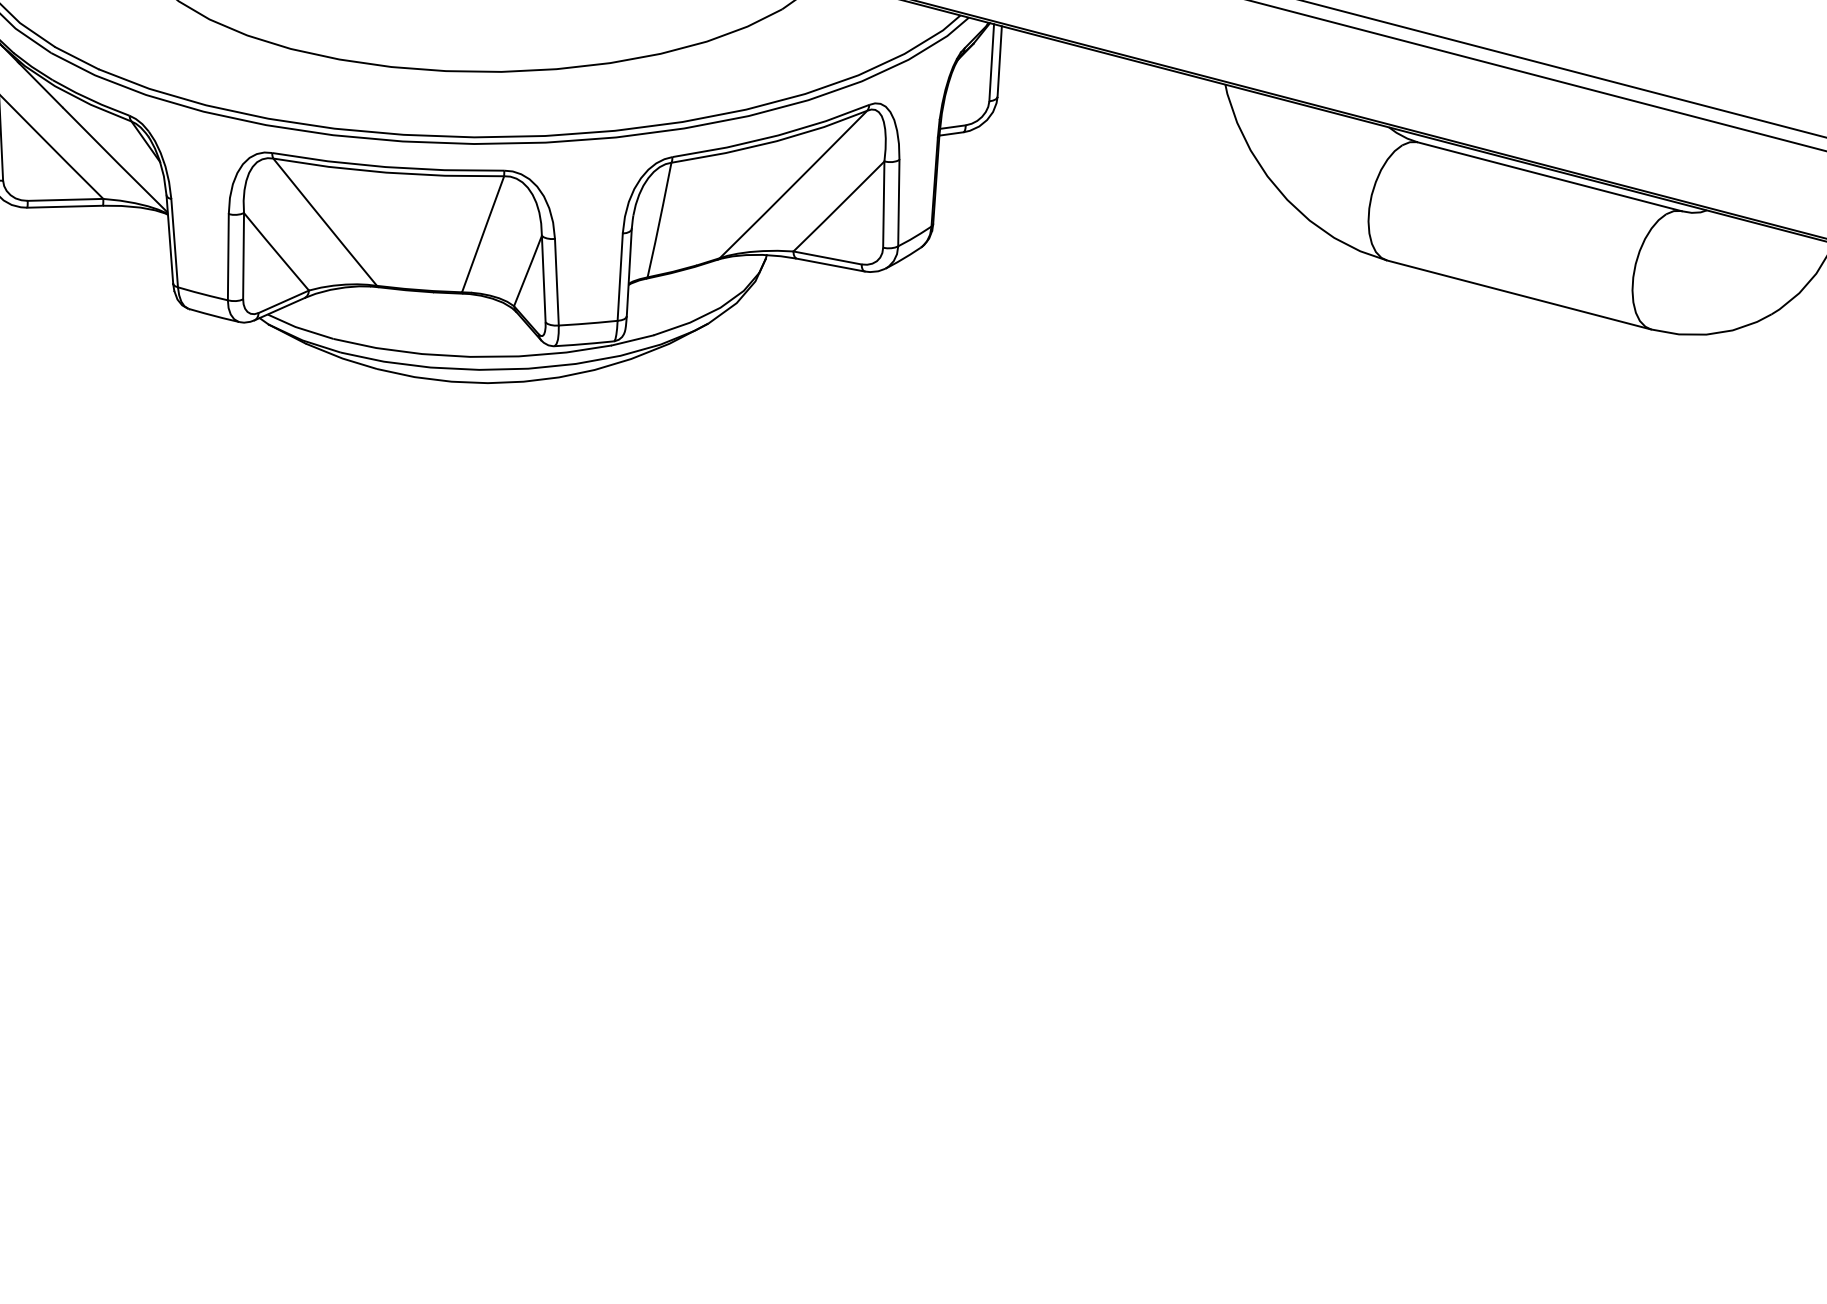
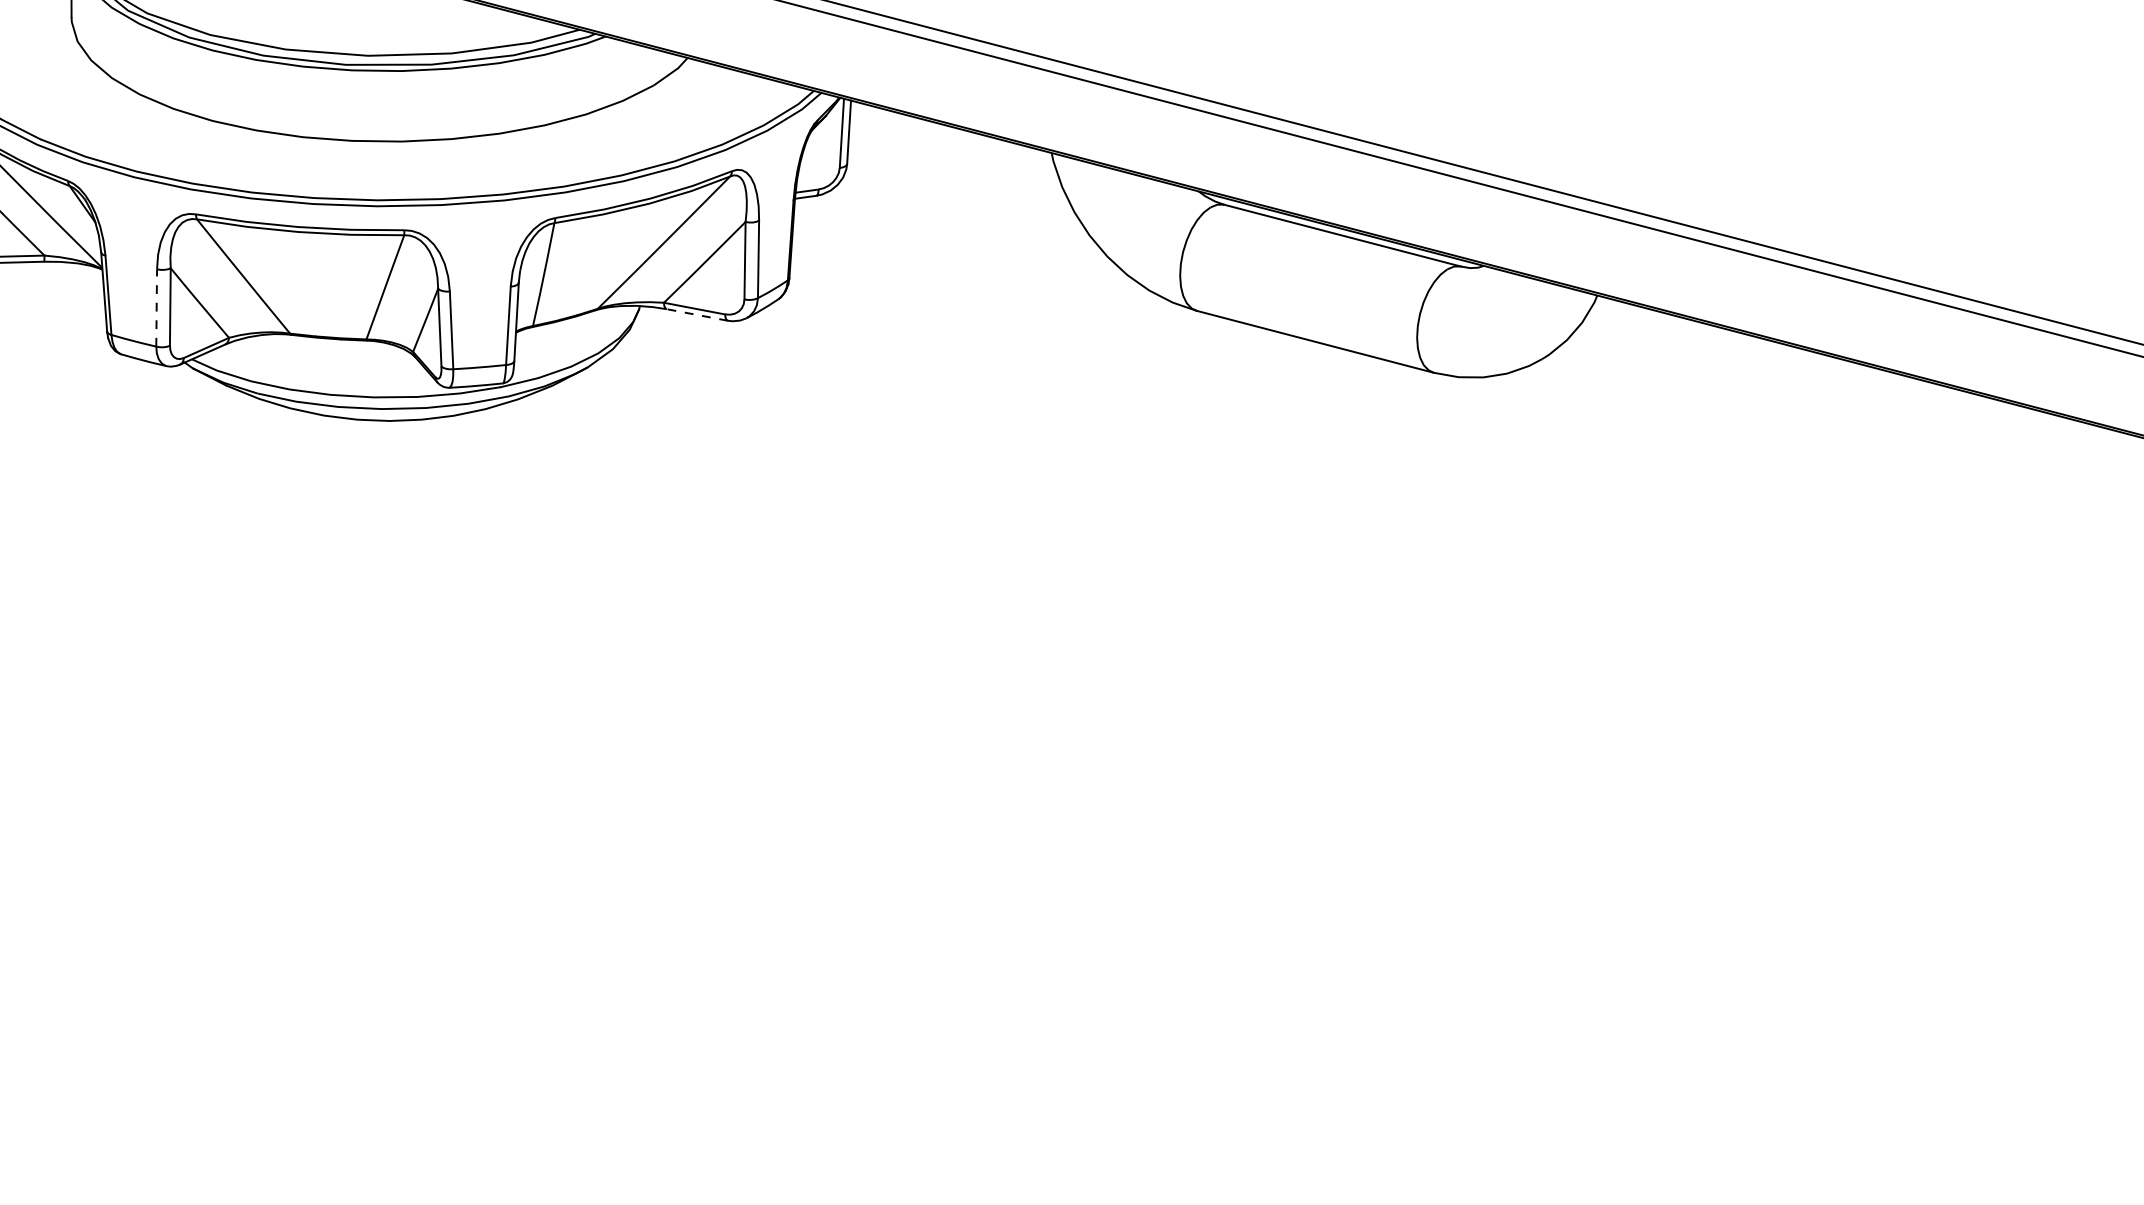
line: (228, 256) -> (156, 307), solid -> dashed
line: (829, 264) -> (696, 314), solid -> dashed

